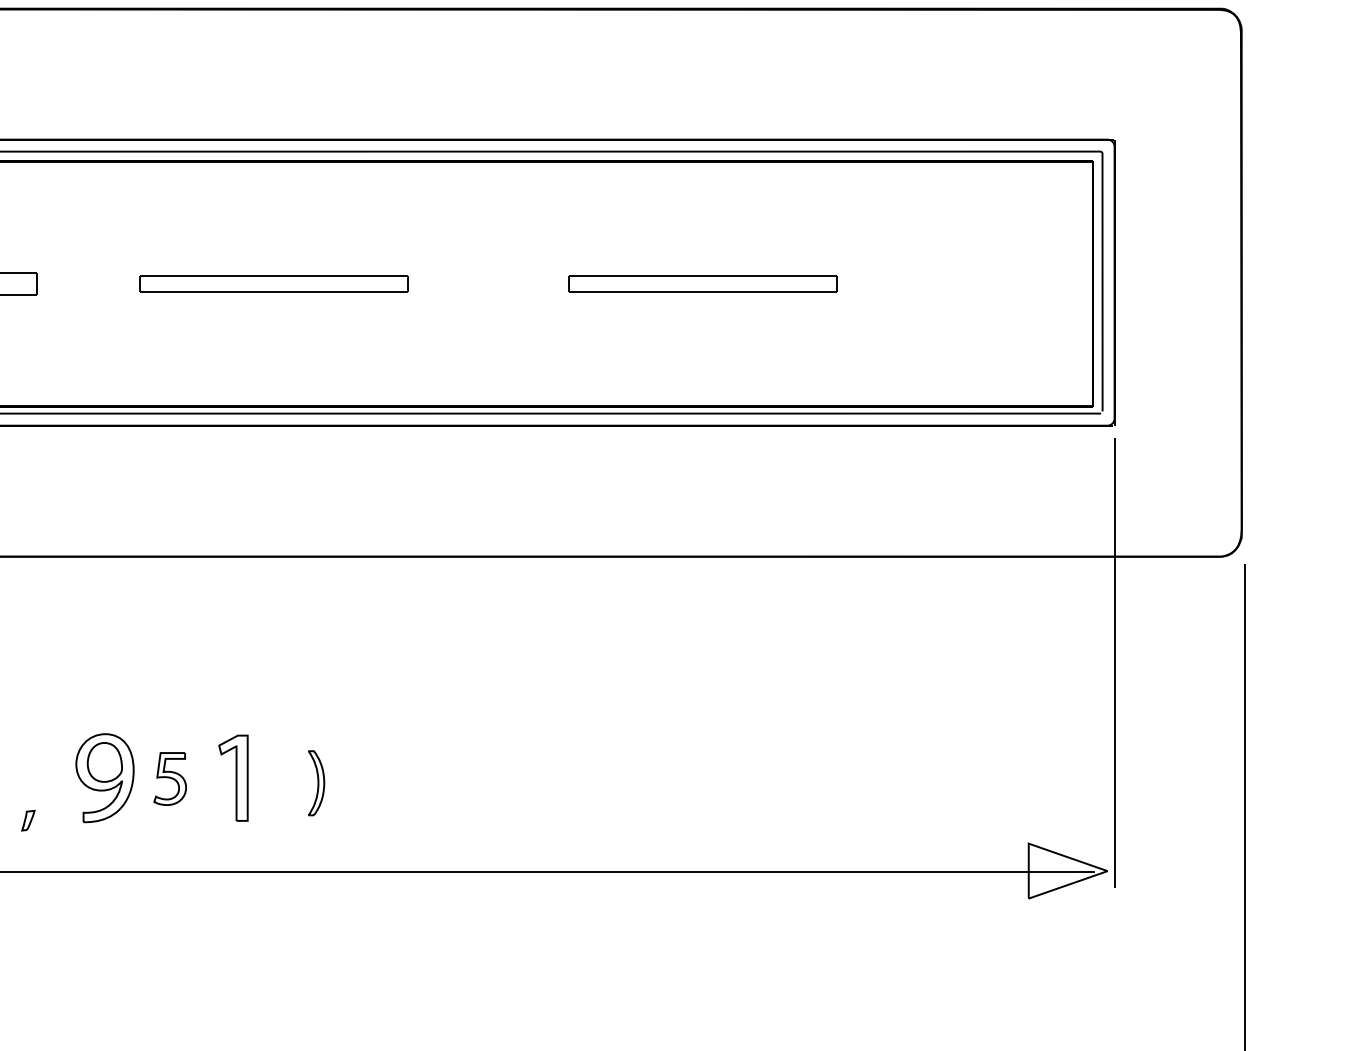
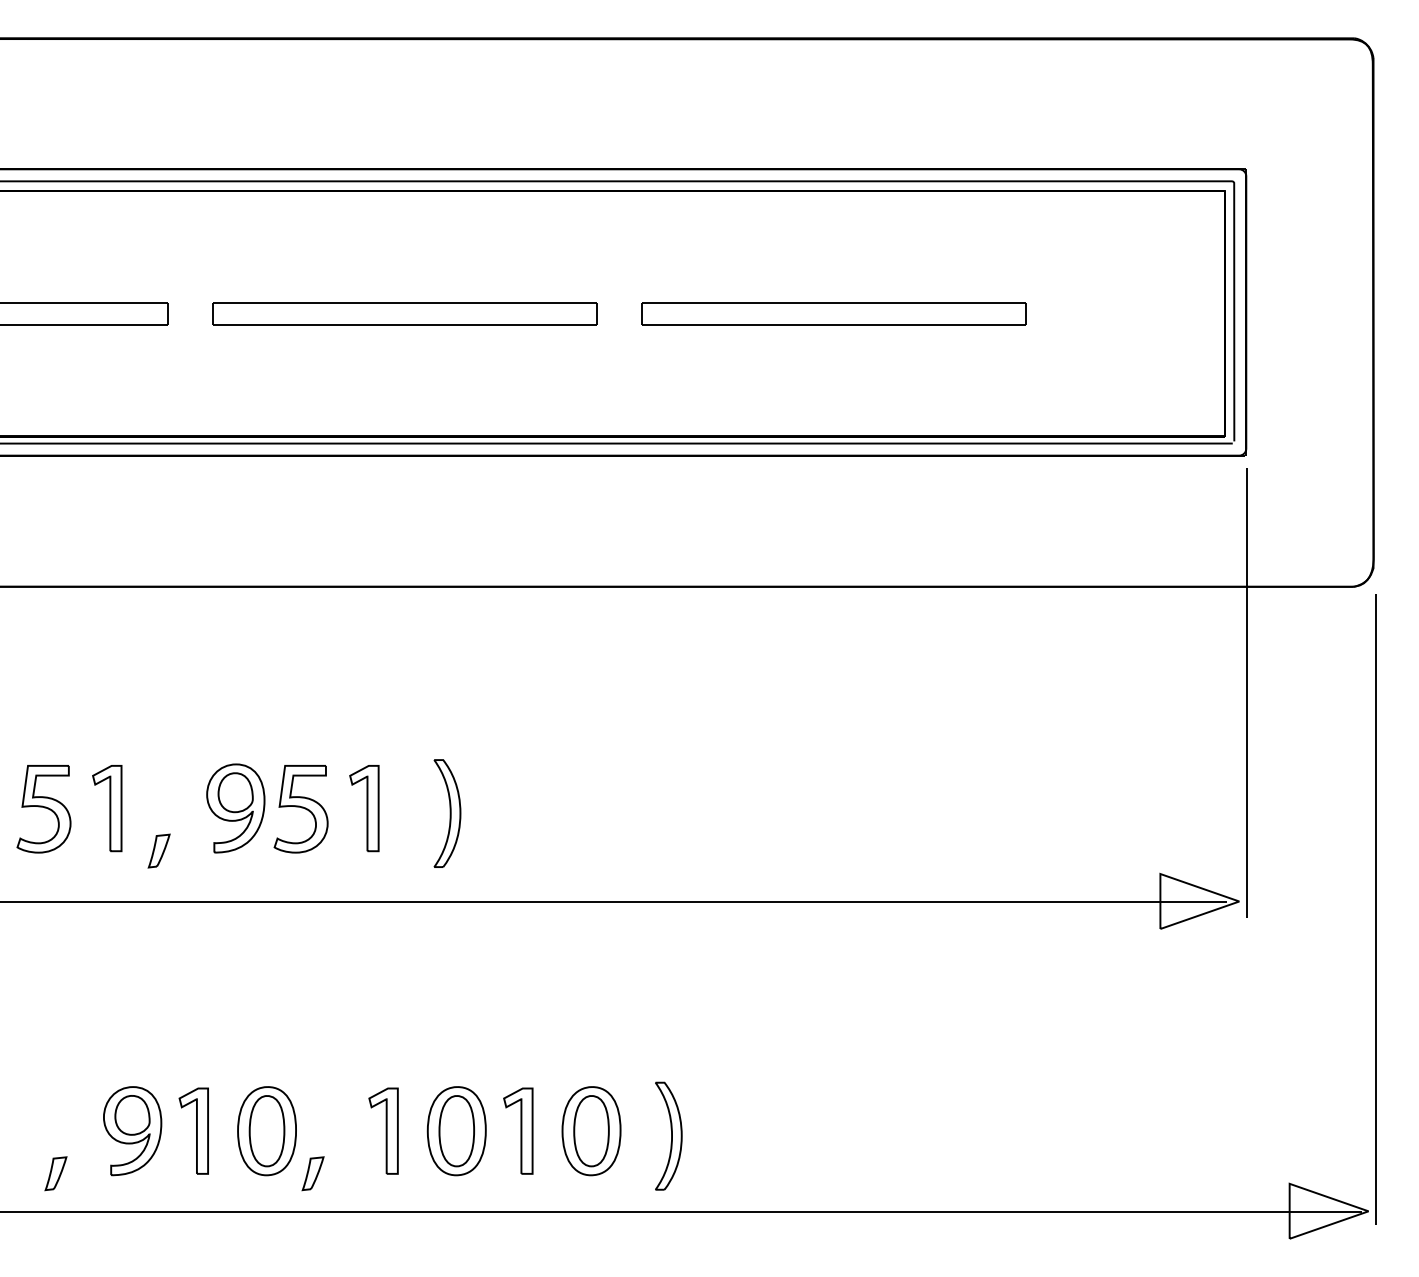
part: (273, 283) -> (404, 313), size x1.43
part: (702, 283) -> (833, 313), size x1.43
part: (169, 779) -> (300, 809), size x1.67
part: (316, 783) -> (447, 813), size x1.67
part: (27, 820) -> (158, 850), size x1.67

